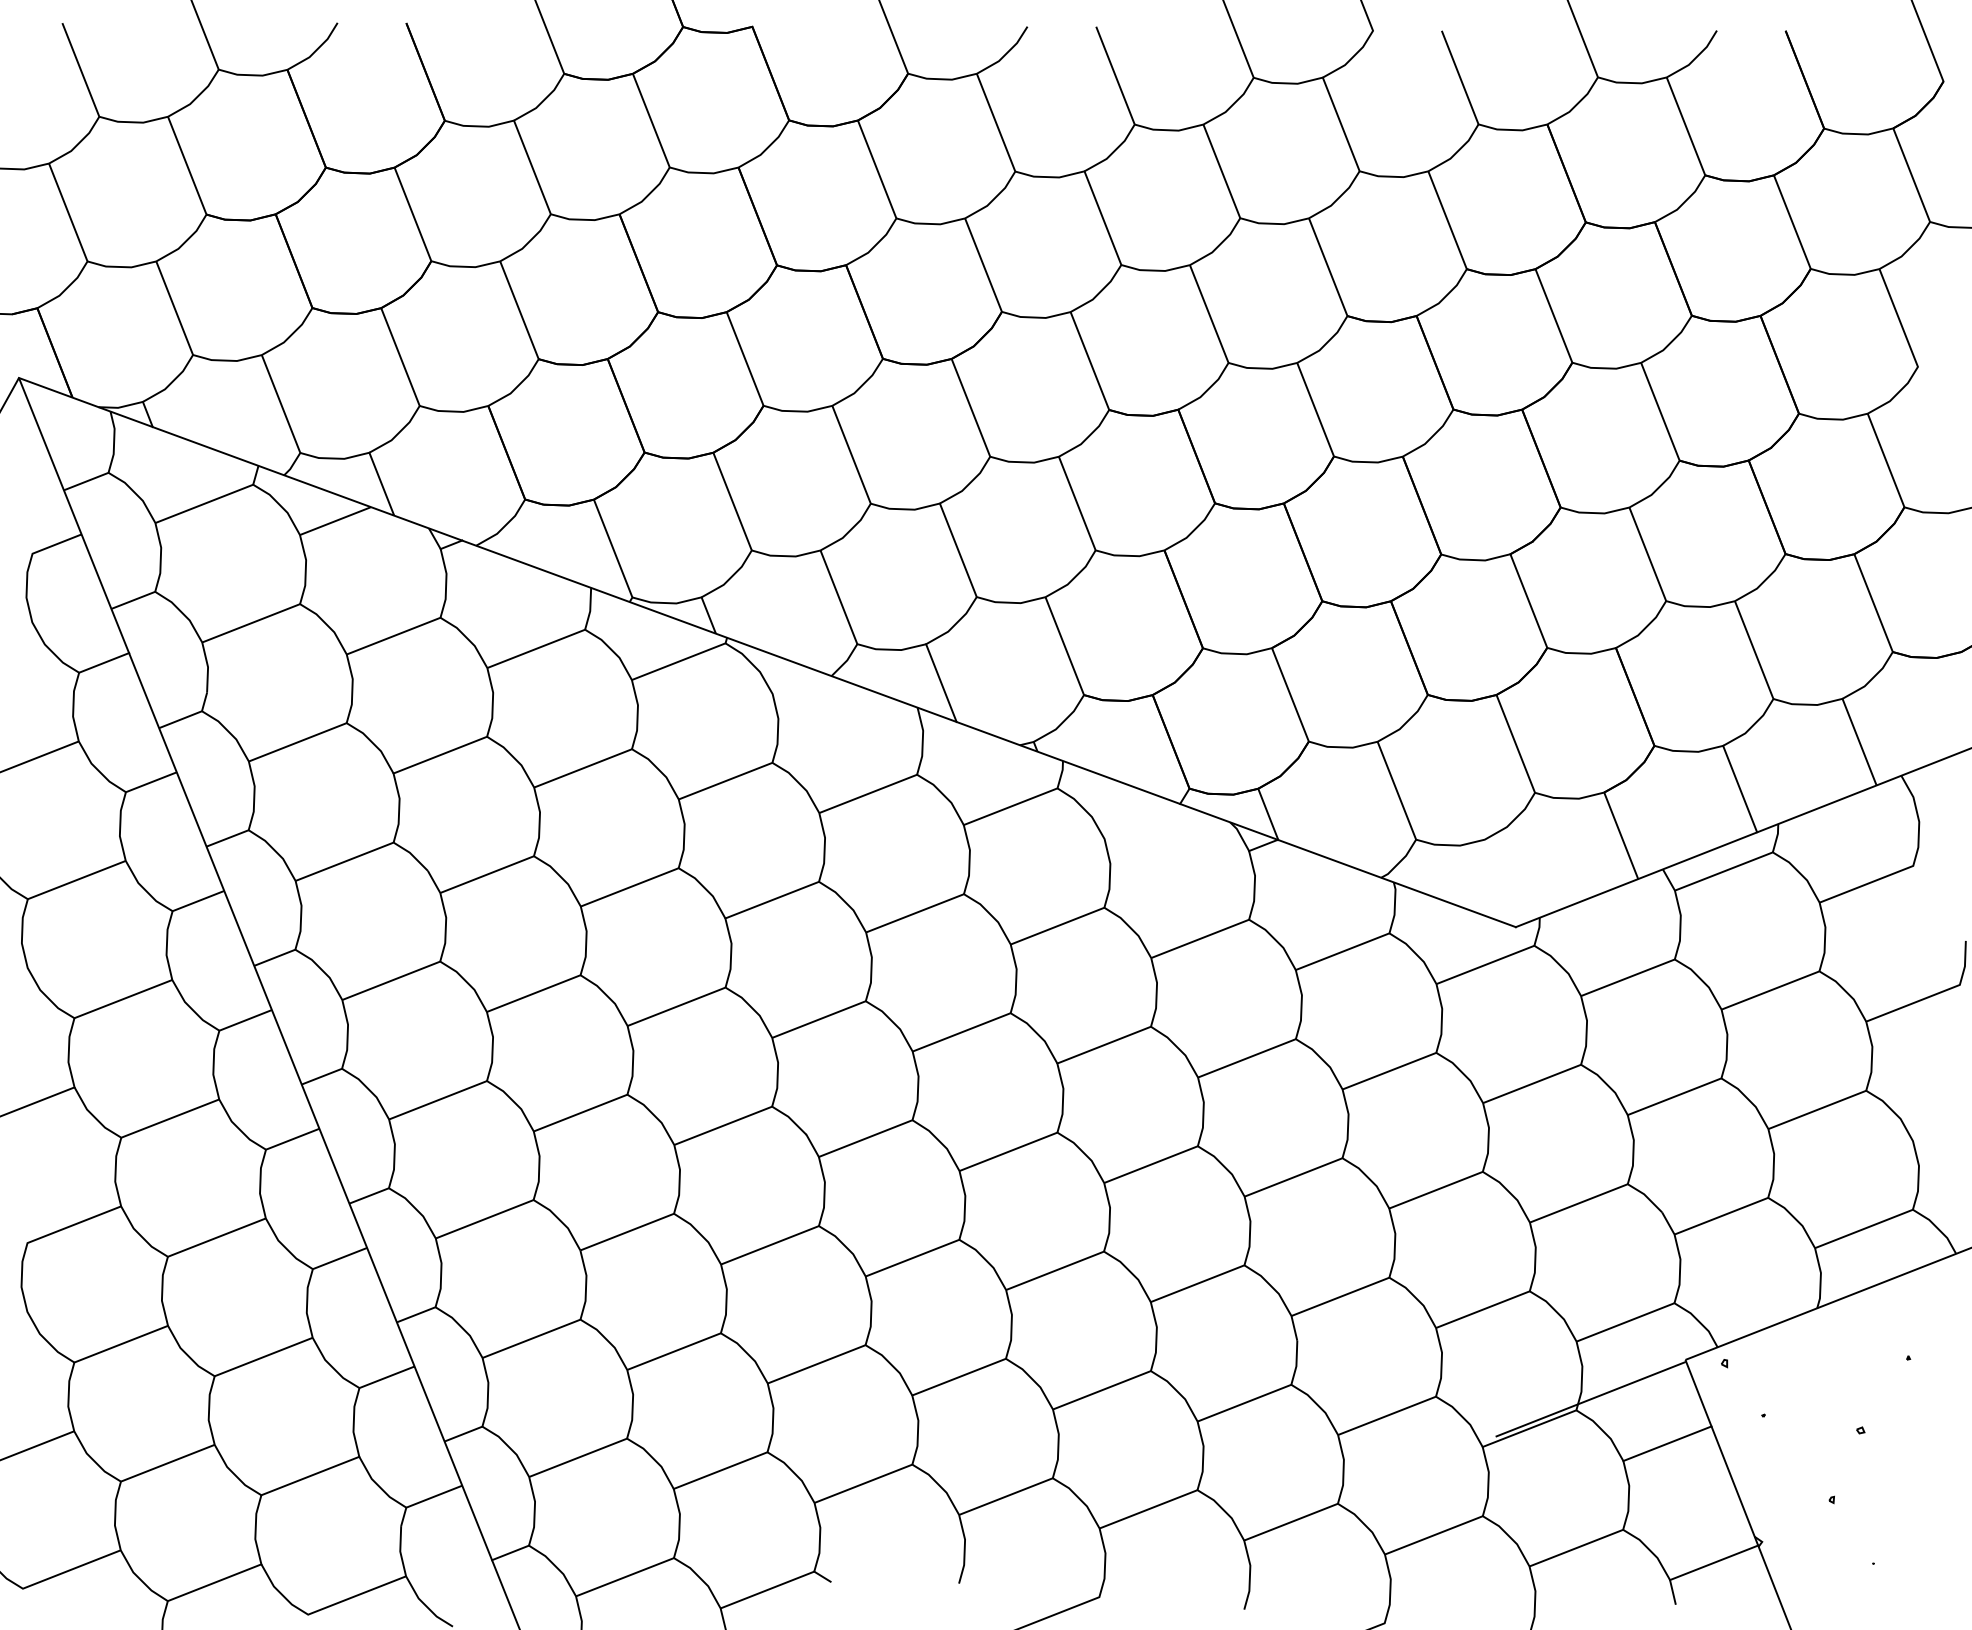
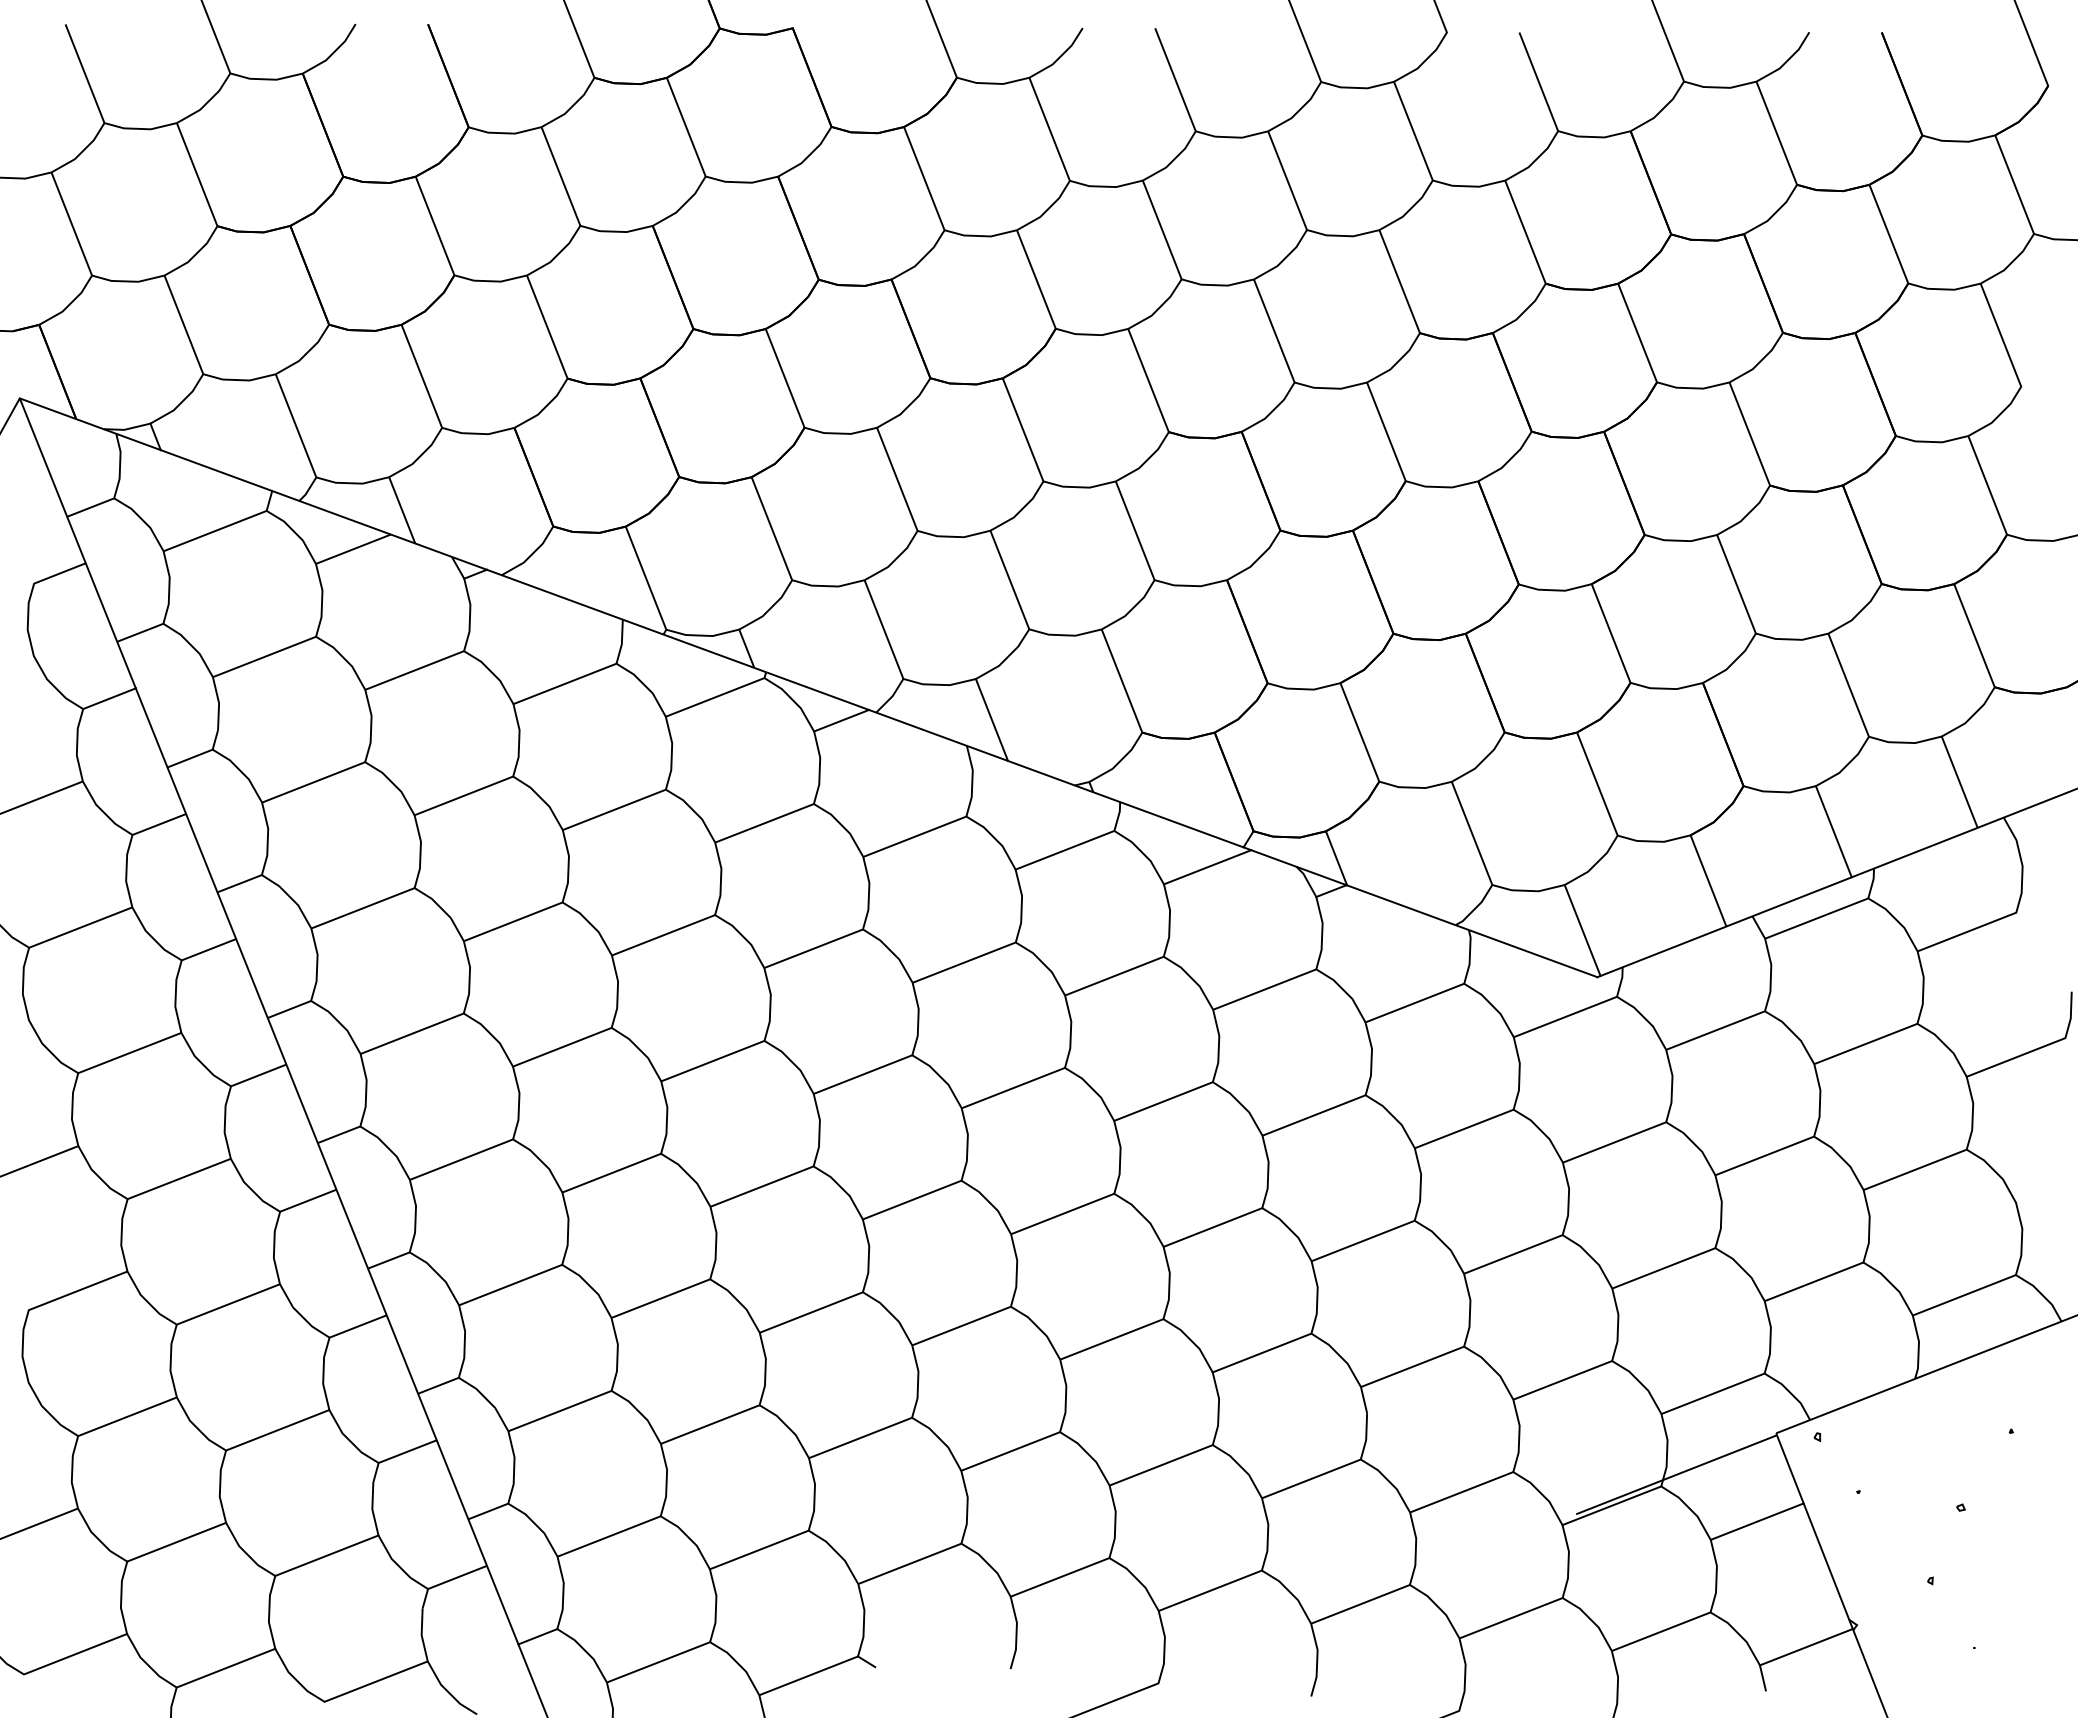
line: (798, 683) -> (841, 720), added
line: (1145, 823) -> (1207, 867), added
line: (1501, 882) -> (1582, 930), added

